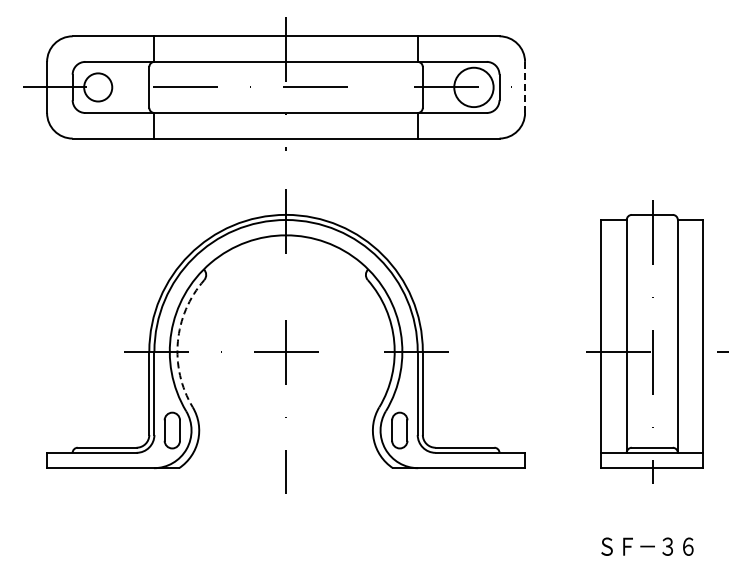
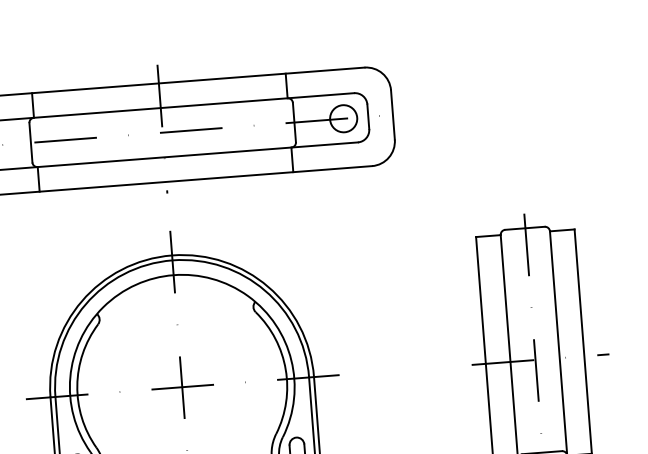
circle: (473, 87) -> (343, 118), size x0.71
line: (525, 87) -> (393, 114), dashed -> solid
arc: (177, 341) -> (76, 385), dashed -> solid

